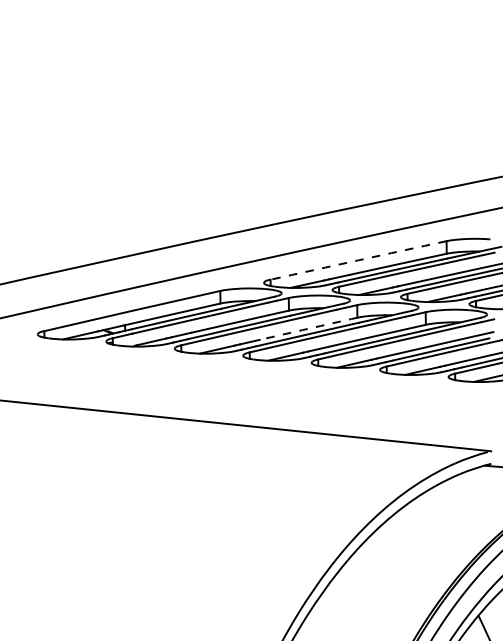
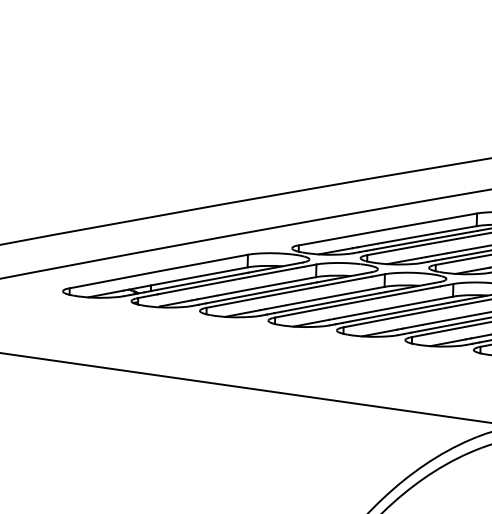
arc: (358, 260) -> (387, 229), dashed -> solid
arc: (308, 328) -> (335, 295), dashed -> solid

